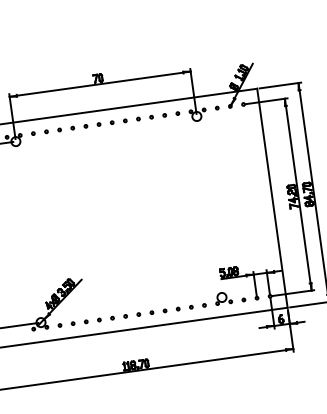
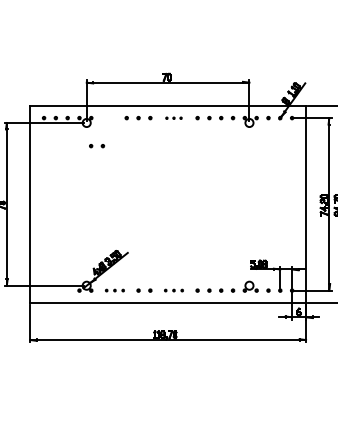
part: (111, 123) -> (173, 118), size x0.6
part: (39, 133) -> (96, 146), moved
part: (138, 314) -> (173, 290), size x0.7
part: (72, 323) -> (114, 290), size x0.7

